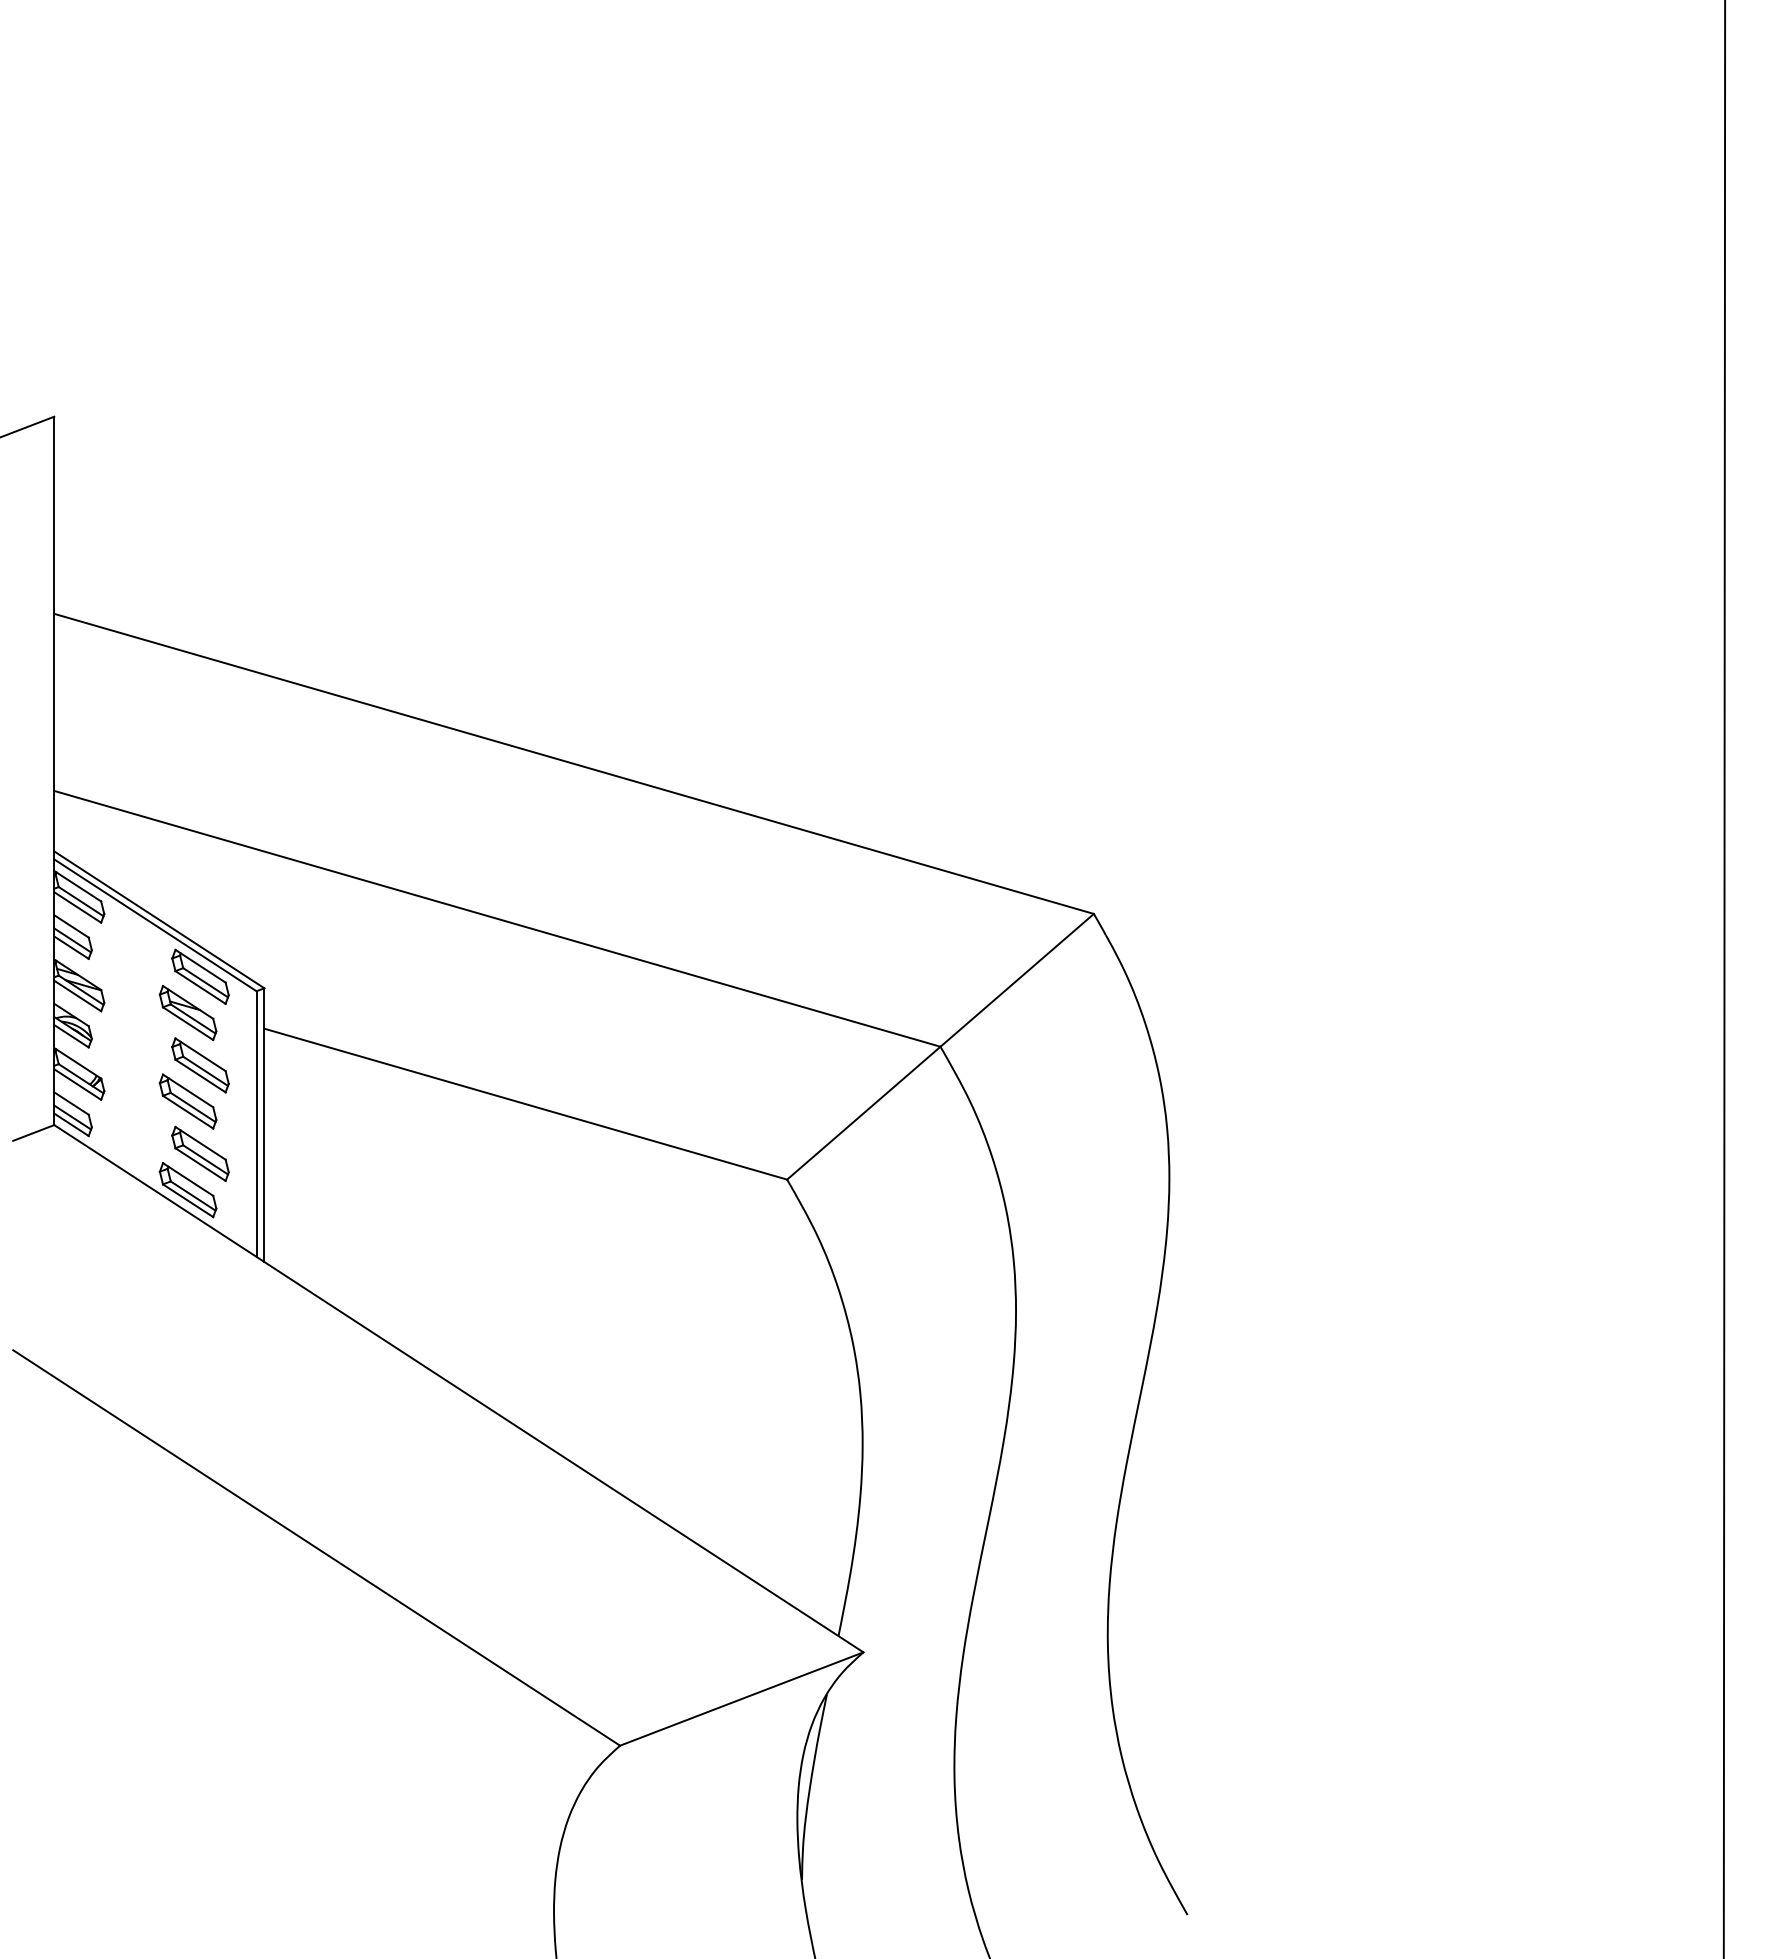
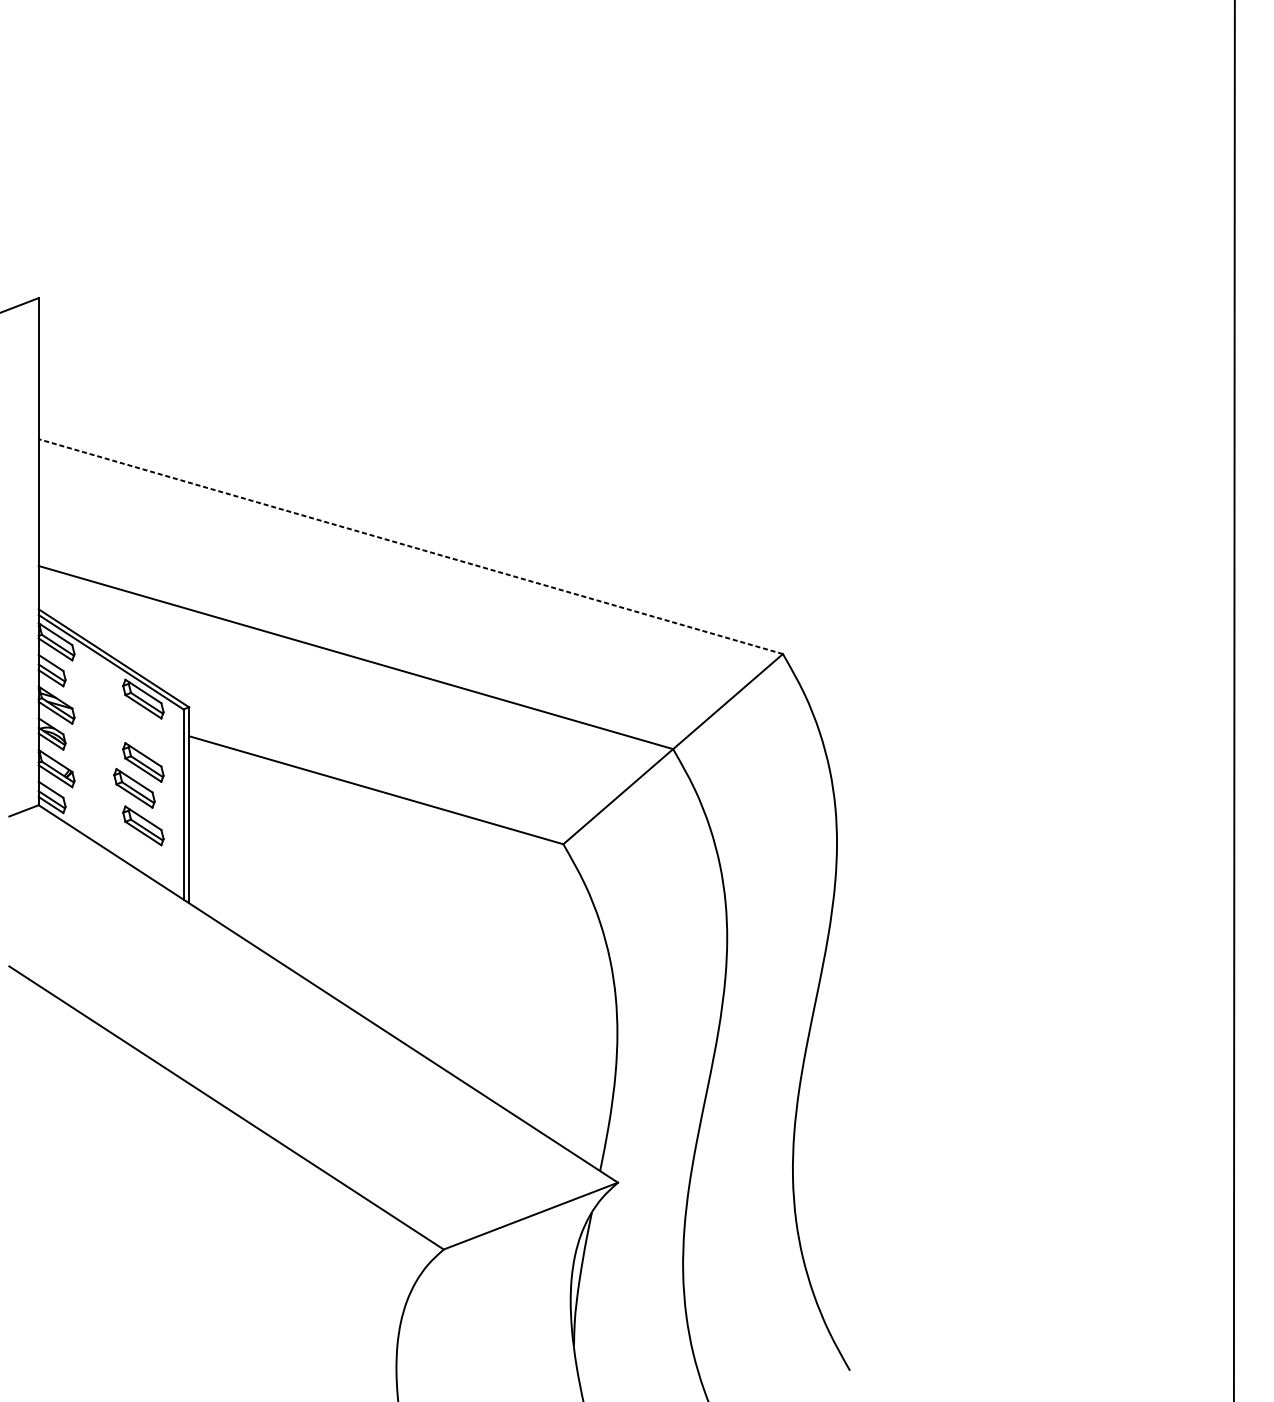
line: (573, 763) -> (410, 546), solid -> dashed
part: (187, 1012) -> (134, 724), removed
part: (187, 1190) -> (134, 852), removed

